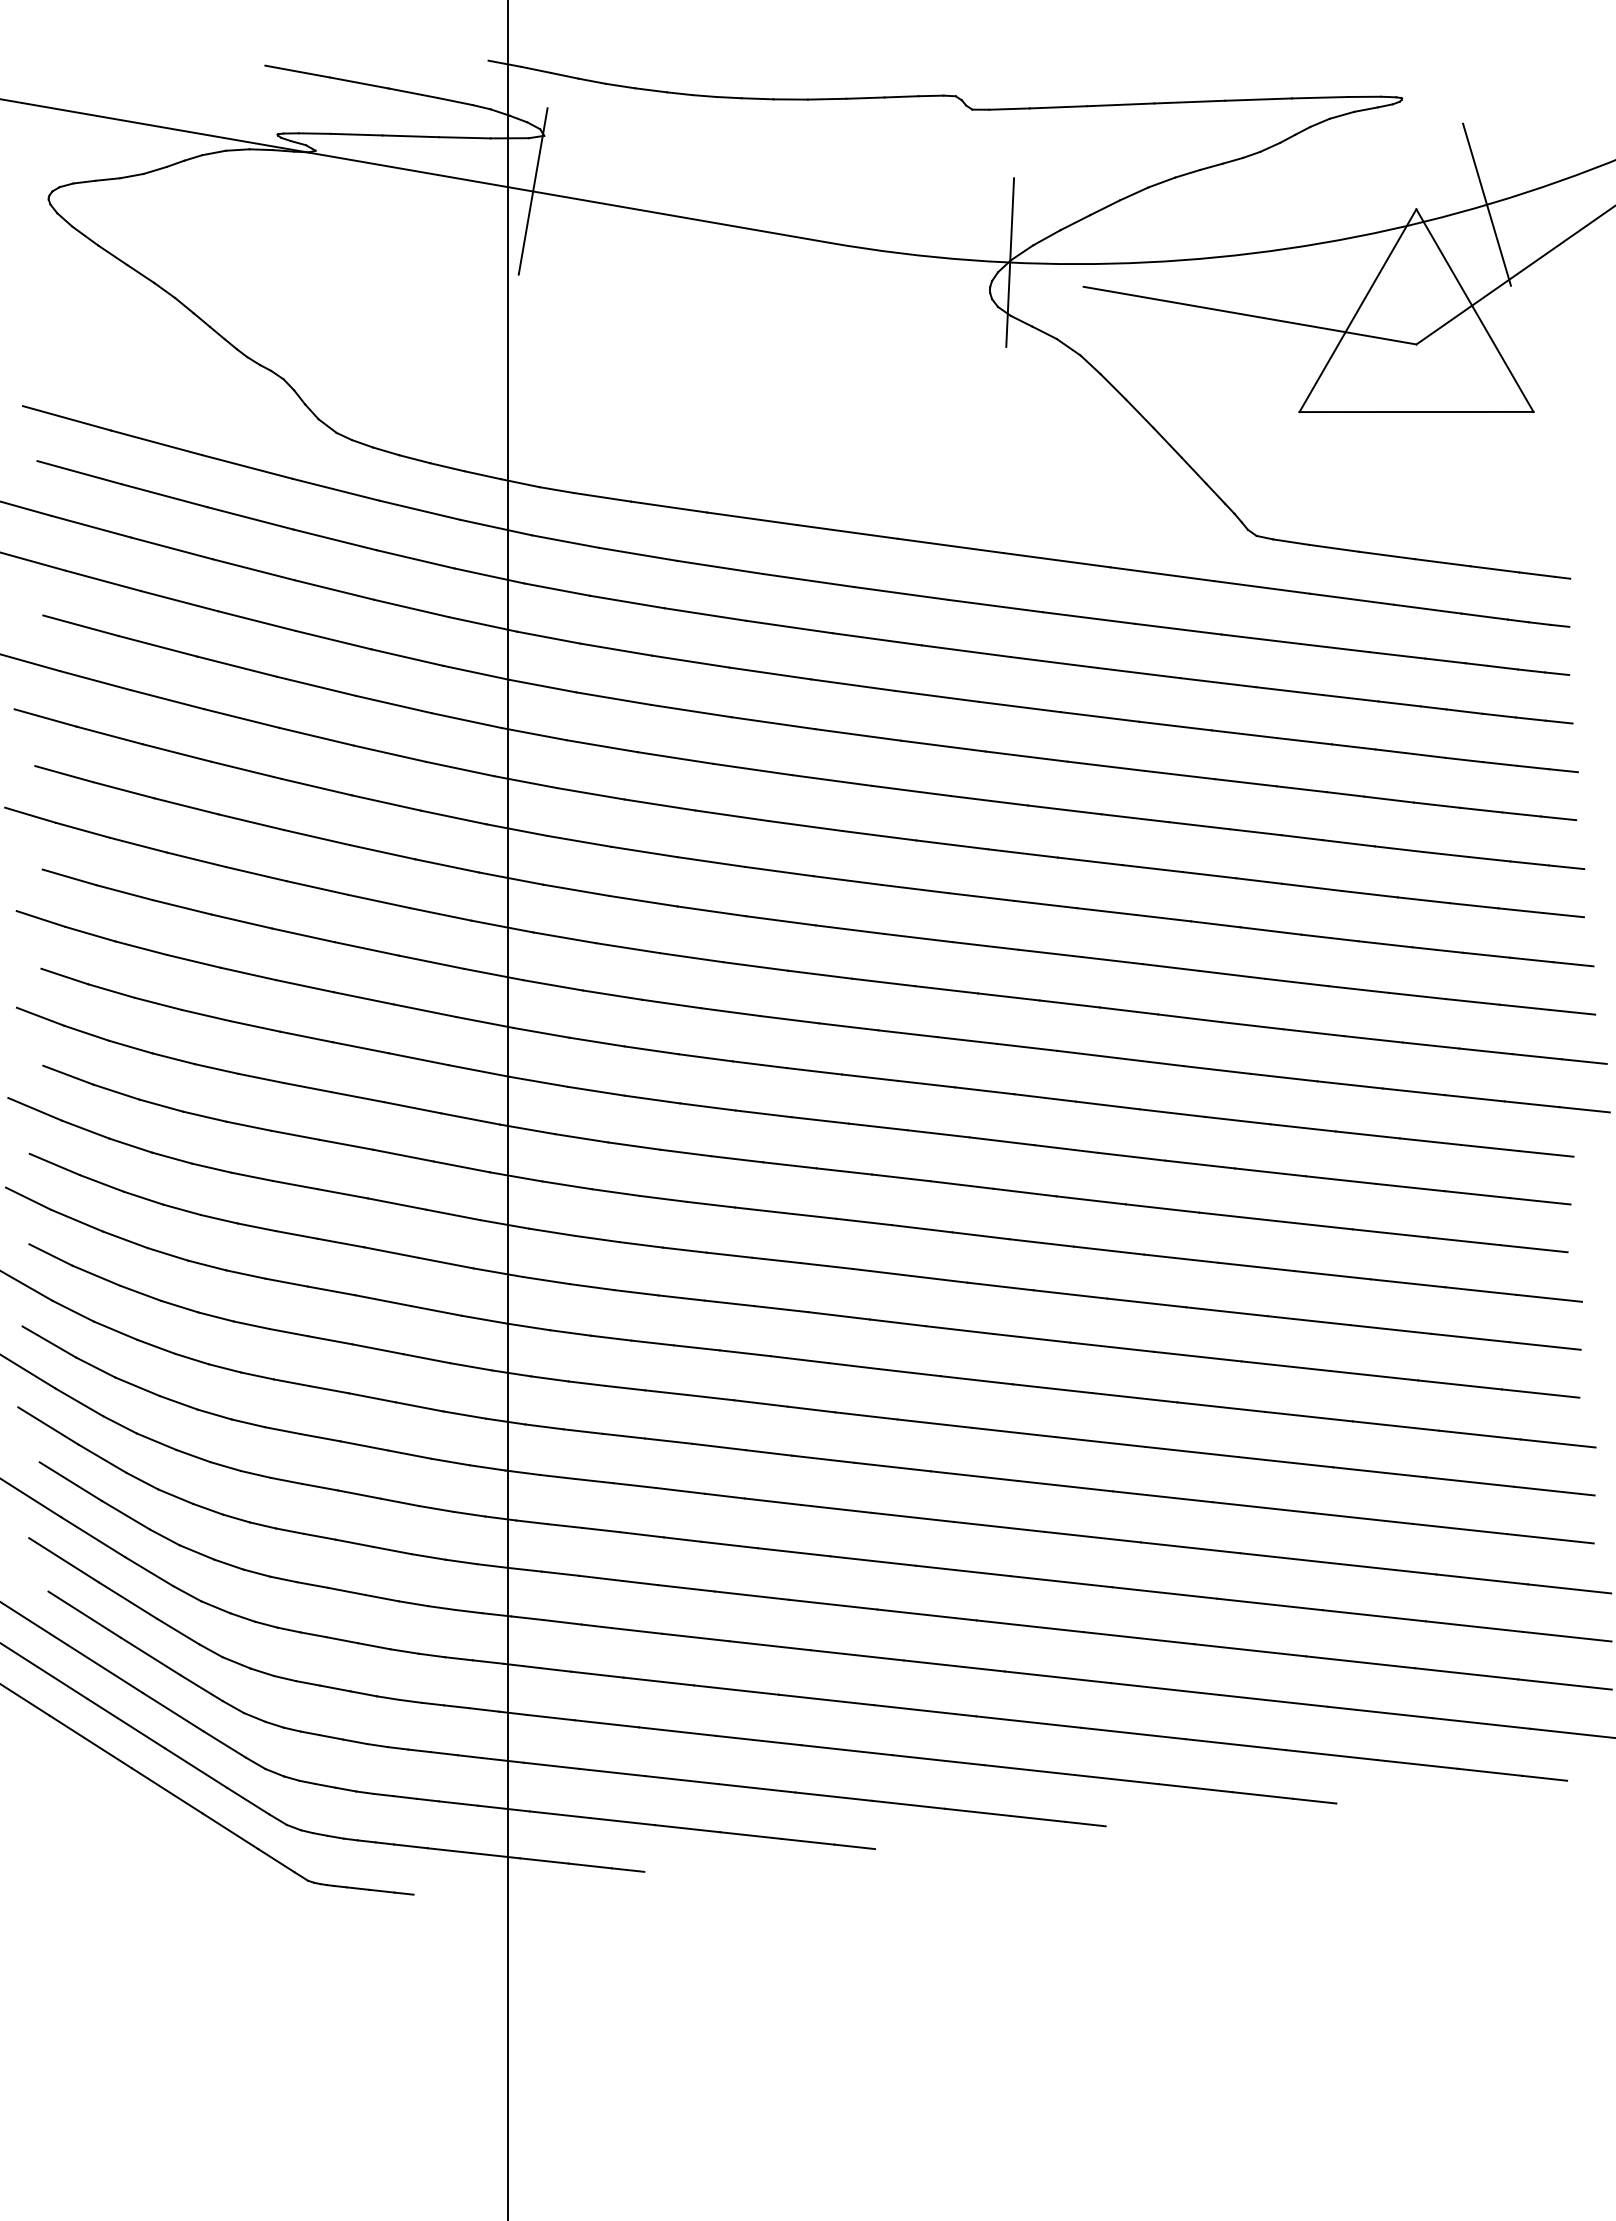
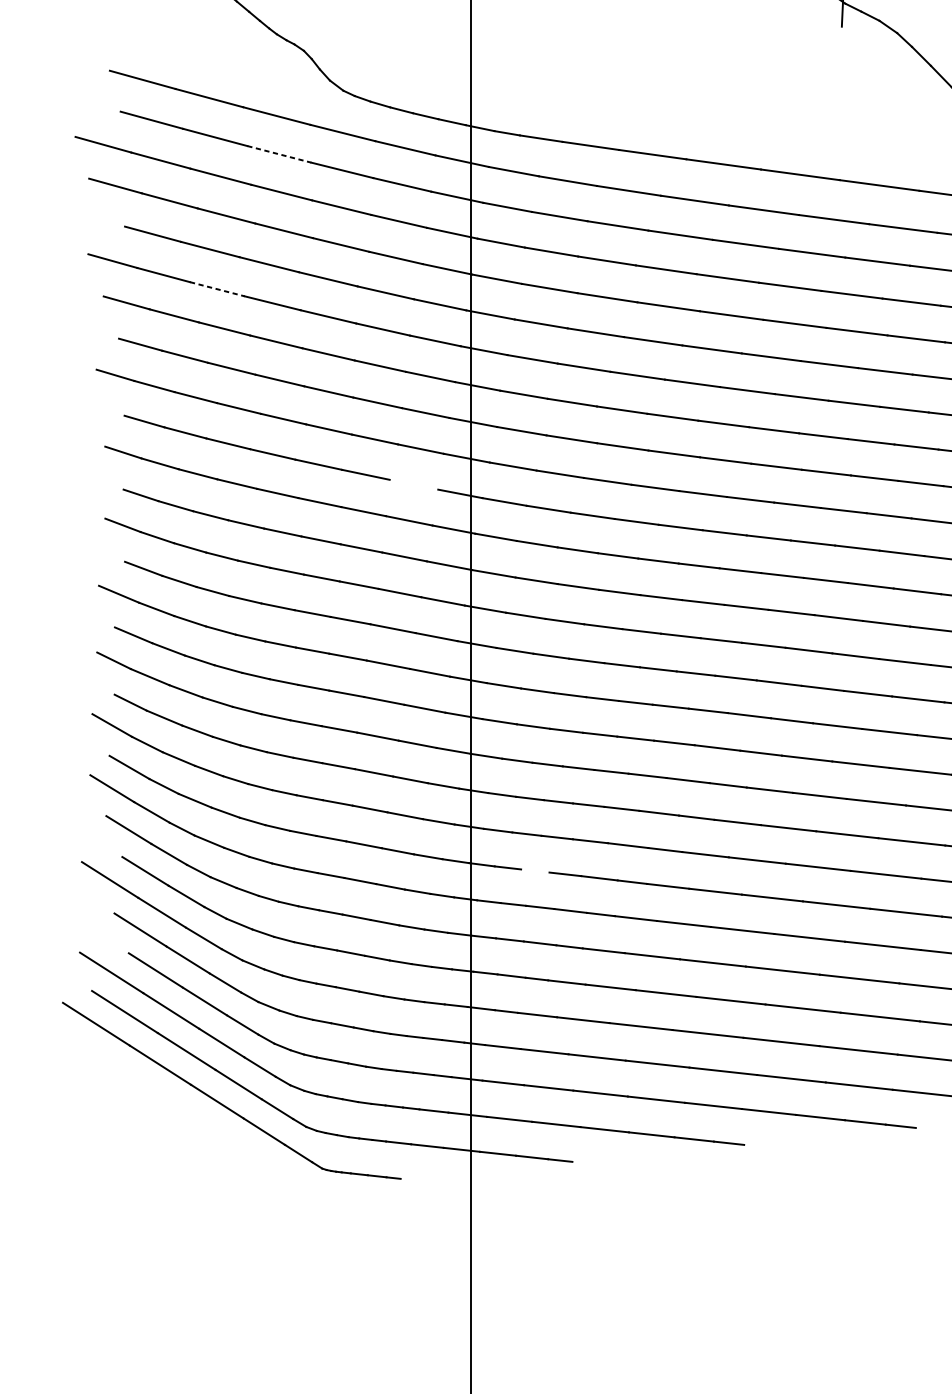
line: (251, 518) -> (280, 154), solid -> dashed
line: (167, 699) -> (217, 289), solid -> dashed
line: (431, 961) -> (413, 484), removed
line: (594, 1481) -> (535, 871), removed

